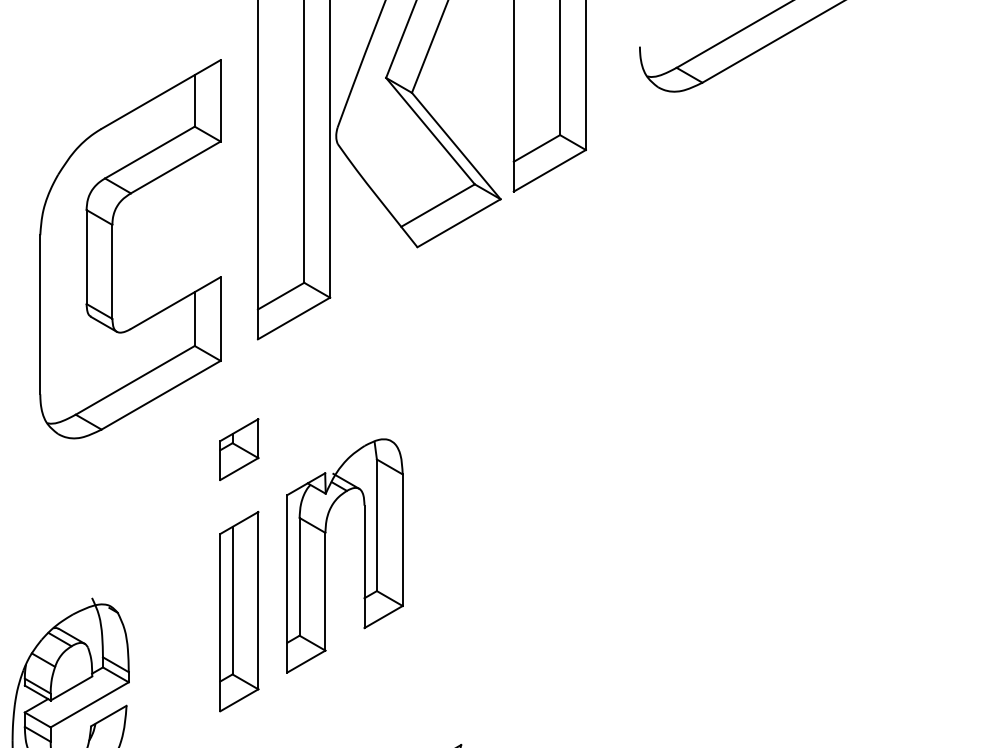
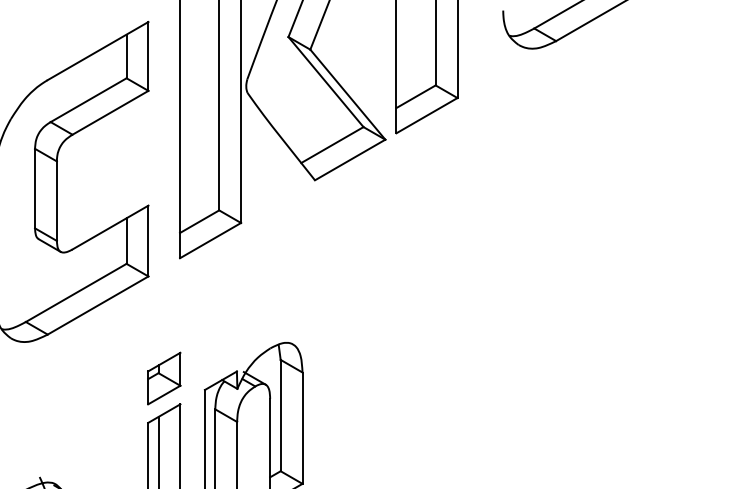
part: (239, 449) -> (164, 378), moved

